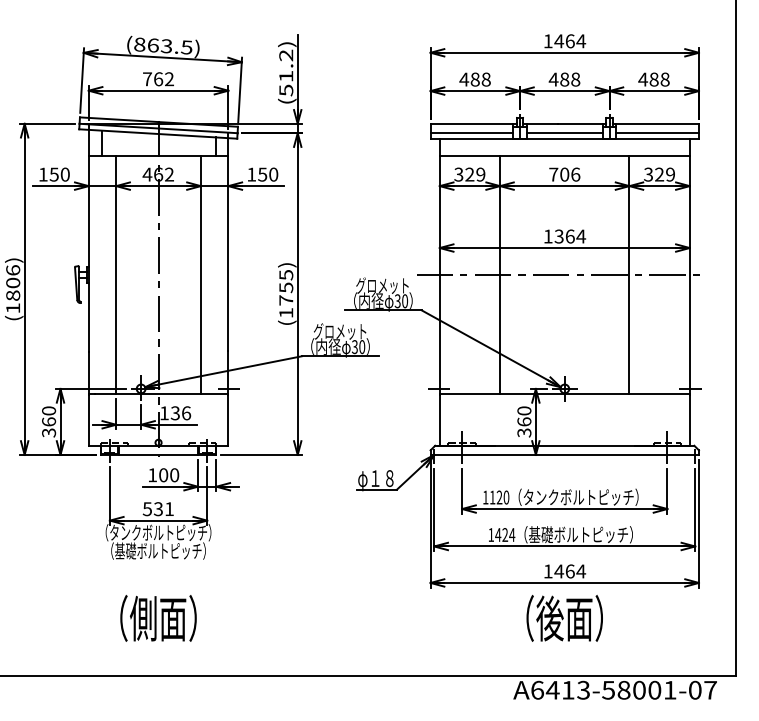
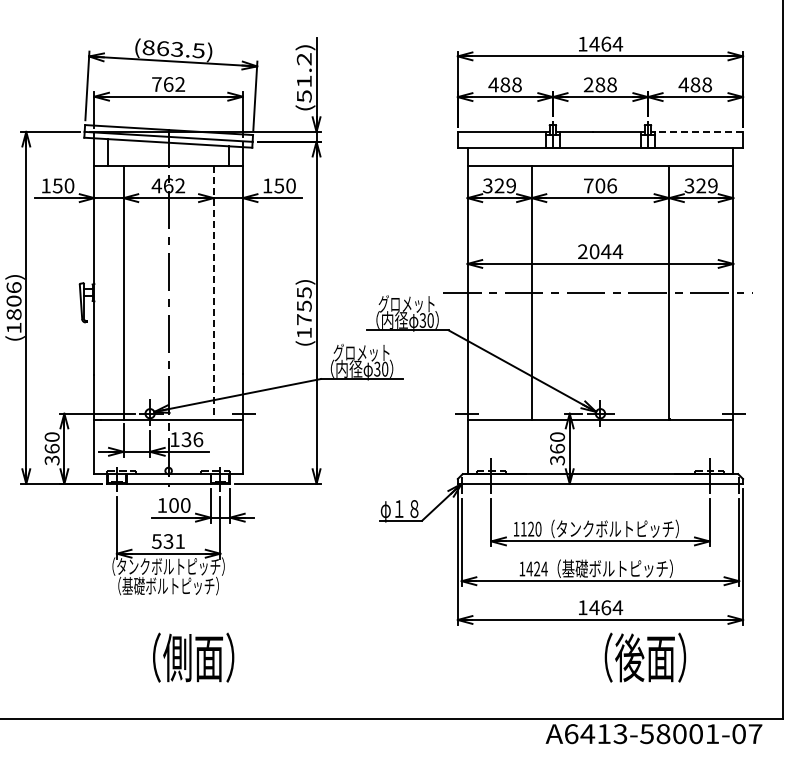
text: (553, 79) -> (588, 84), 488 -> 288
line: (657, 123) -> (699, 131), solid -> dashed
line: (471, 132) -> (501, 141), removed
line: (564, 132) -> (600, 141), removed
line: (657, 132) -> (699, 141), removed
text: (559, 236) -> (594, 251), 1364 -> 2044
line: (200, 274) -> (213, 292), solid -> dashed
text: (158, 618) -> (193, 657), moved
text: (564, 618) -> (645, 657), moved

